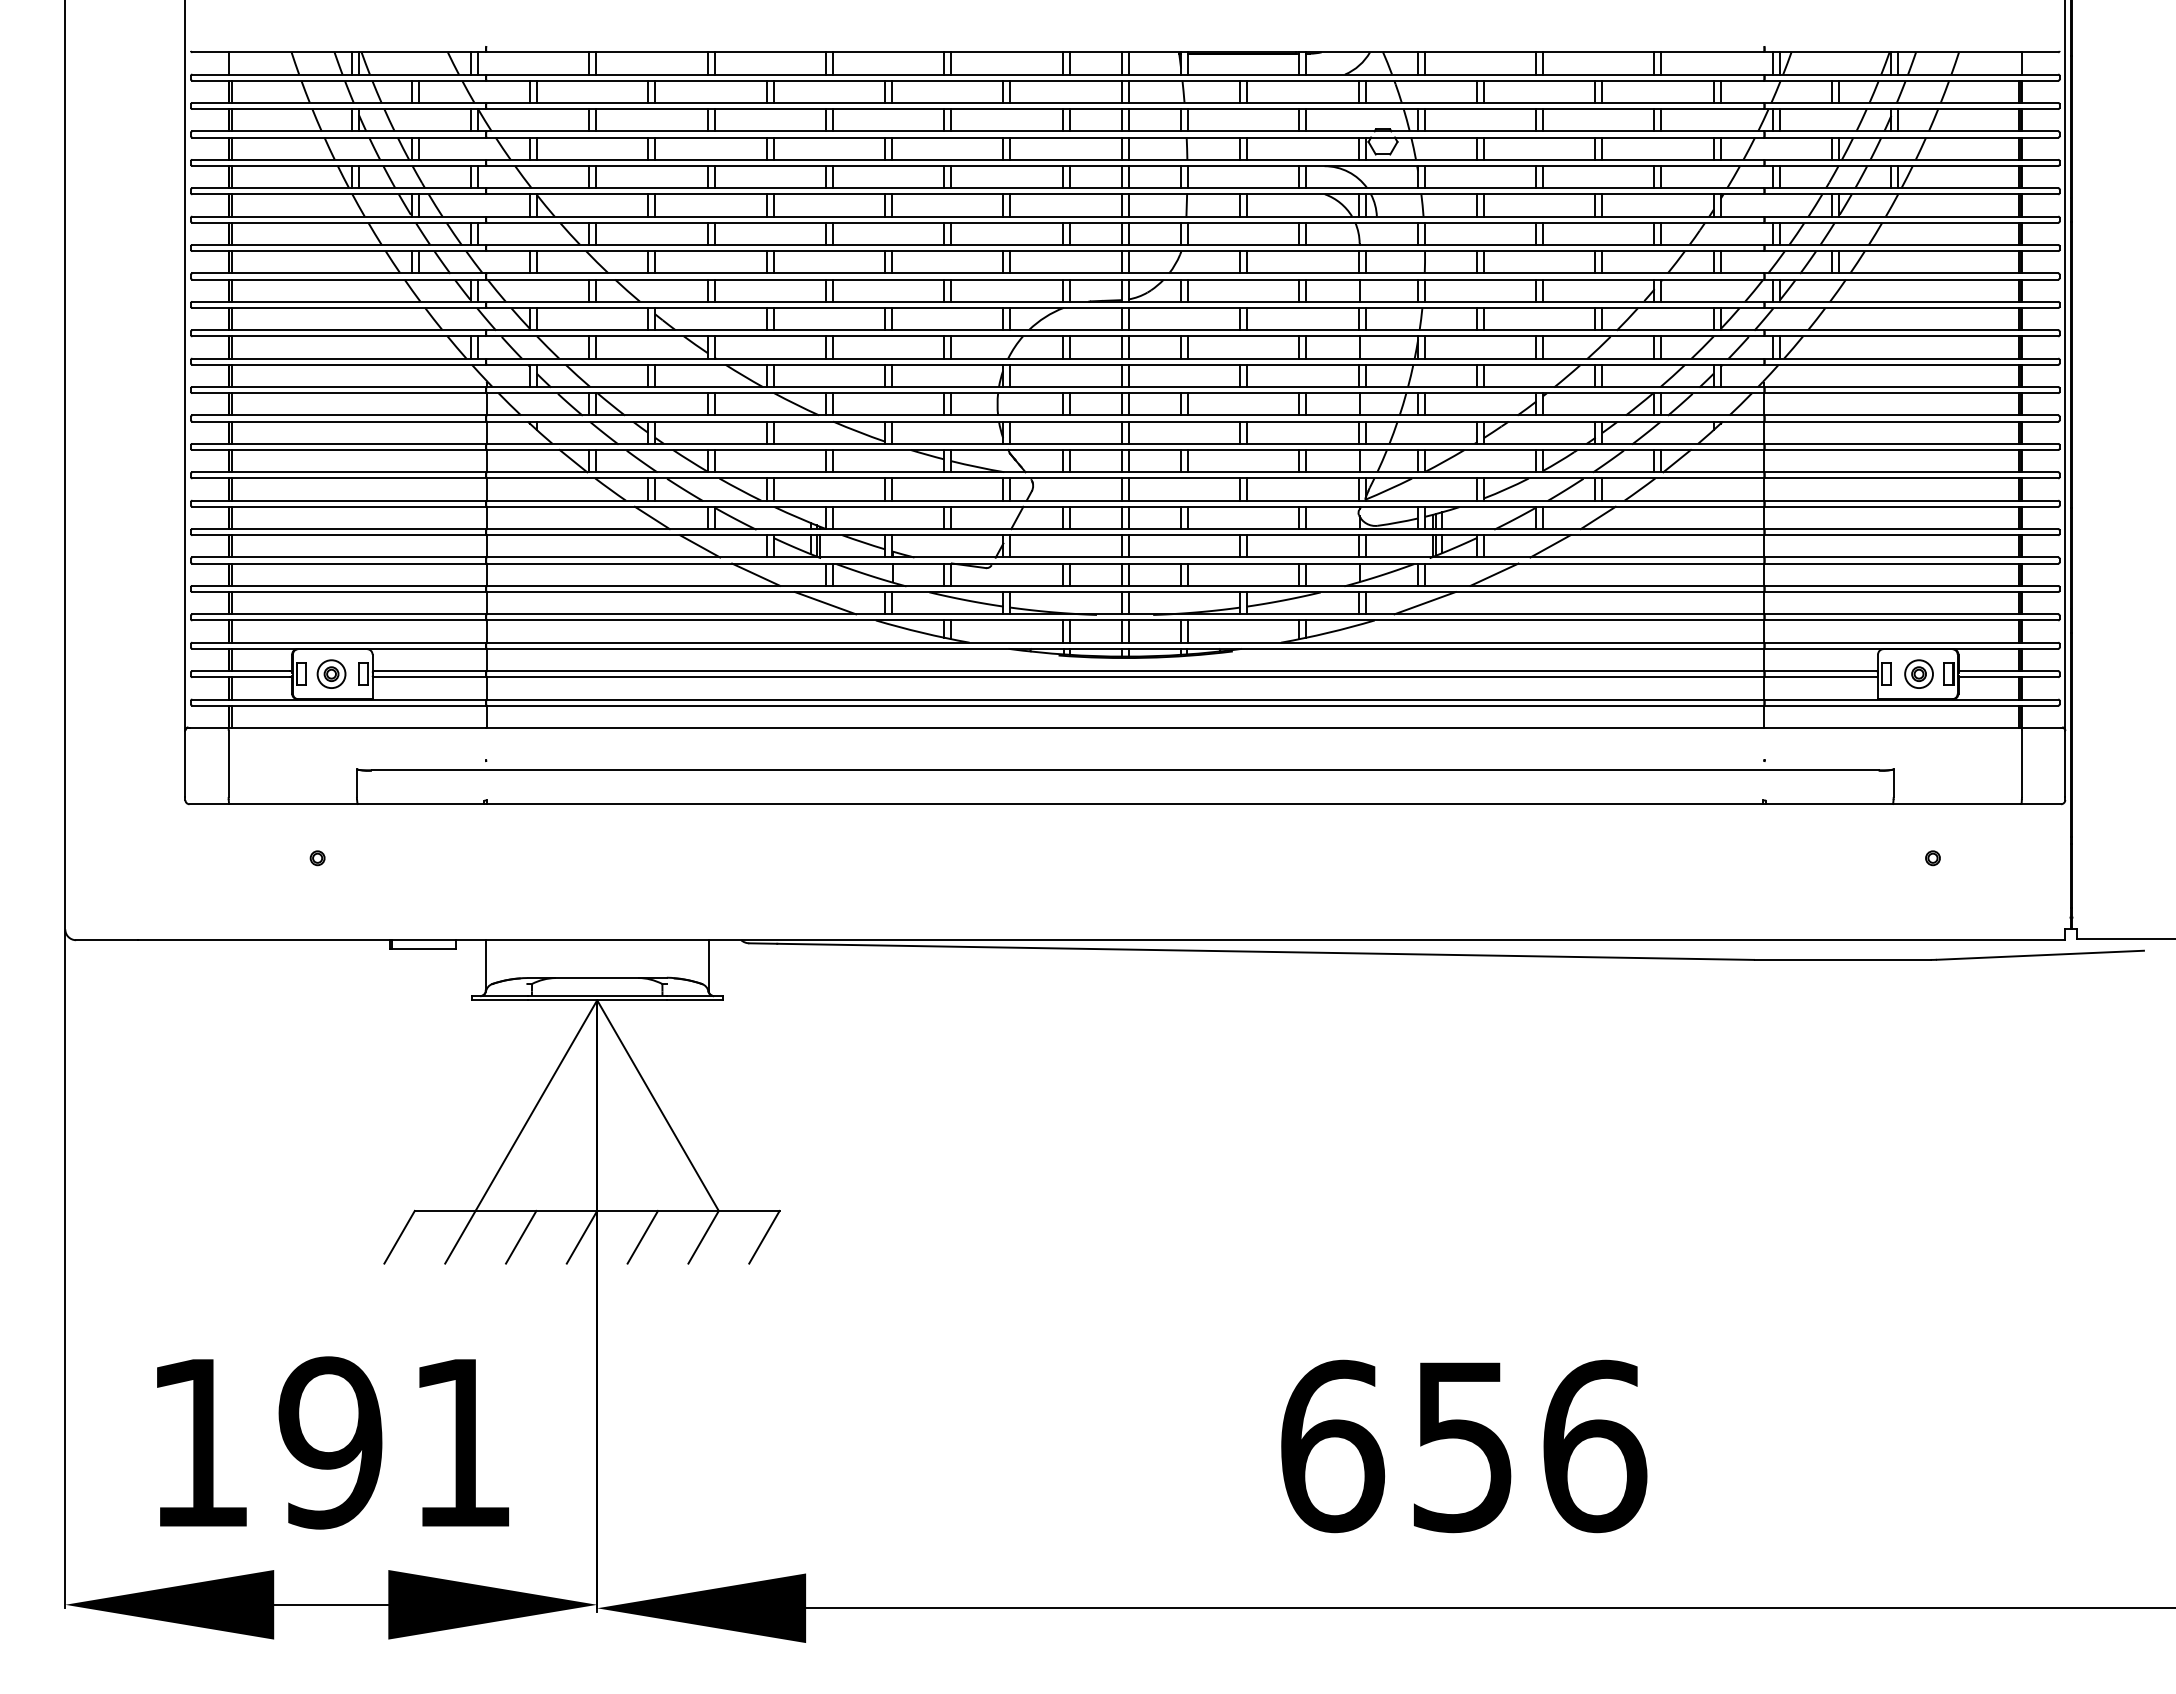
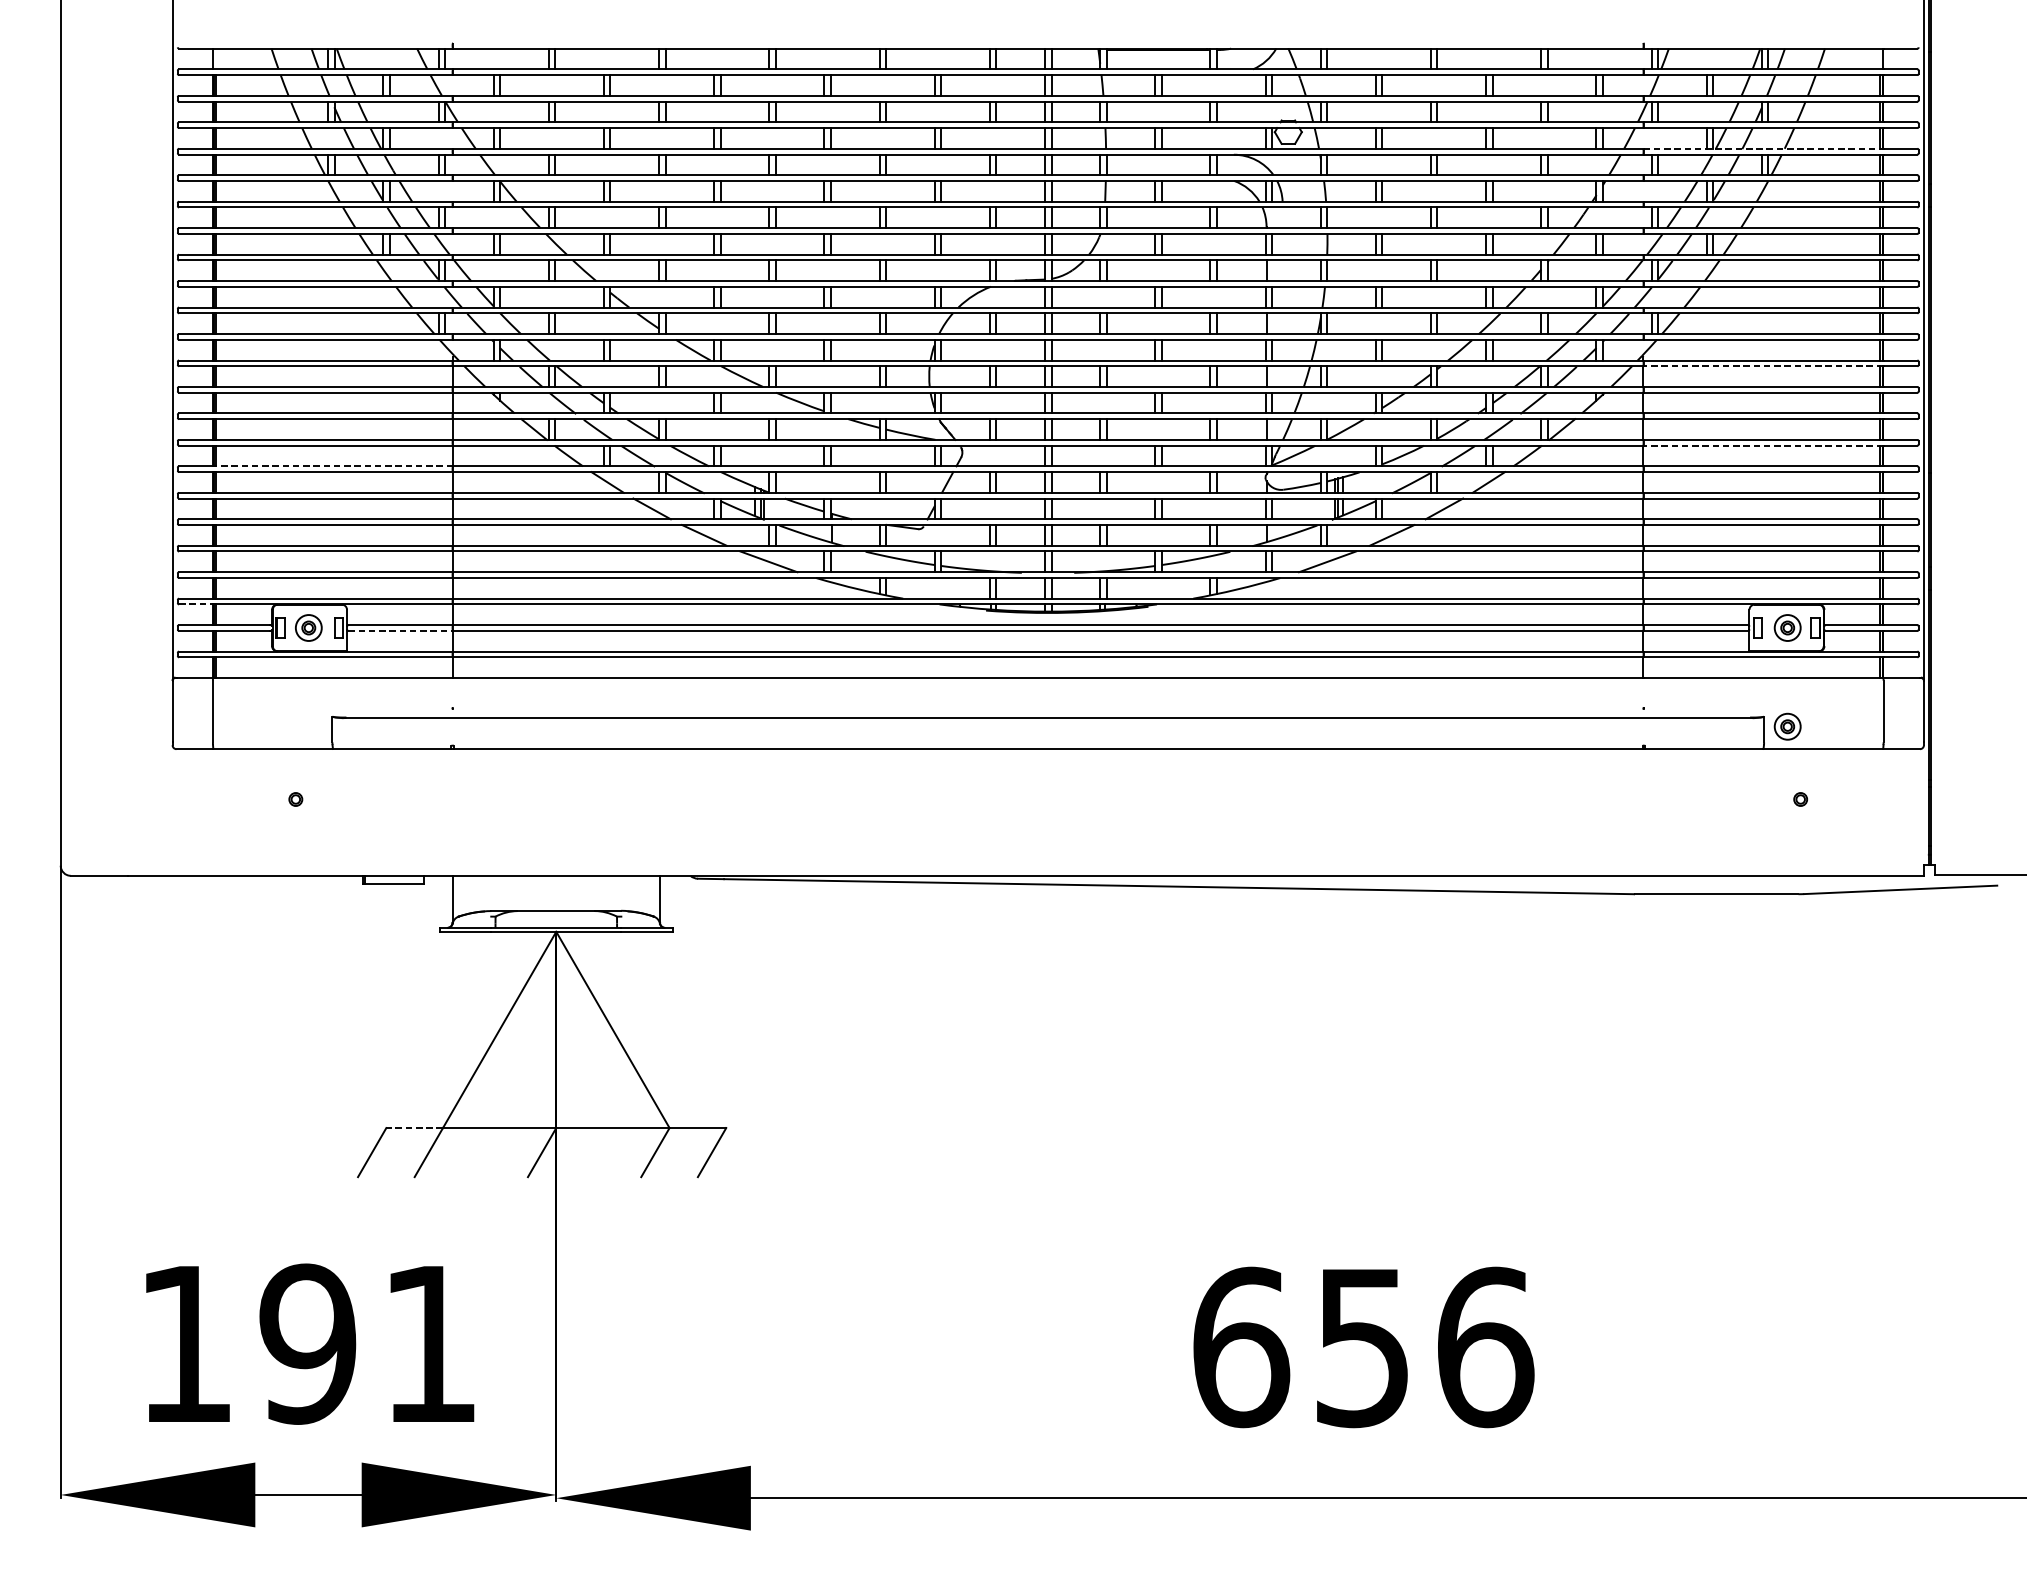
line: (1892, 159) -> (1762, 148), solid -> dashed
line: (1892, 393) -> (1762, 366), solid -> dashed
line: (1892, 478) -> (1762, 445), solid -> dashed
line: (357, 500) -> (332, 466), solid -> dashed
line: (210, 648) -> (196, 604), solid -> dashed
line: (430, 677) -> (400, 631), solid -> dashed
part: (1918, 779) -> (1787, 726), added
line: (444, 1210) -> (414, 1127), solid -> dashed
line: (521, 1236) -> (485, 1151), removed
line: (642, 1236) -> (598, 1151), removed

